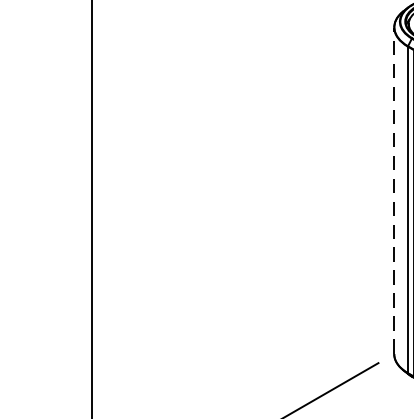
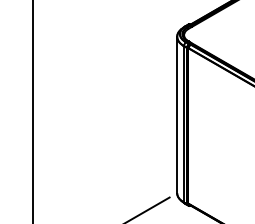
line: (394, 189) -> (177, 114), dashed -> solid

